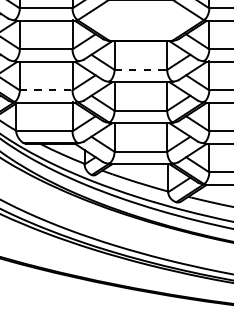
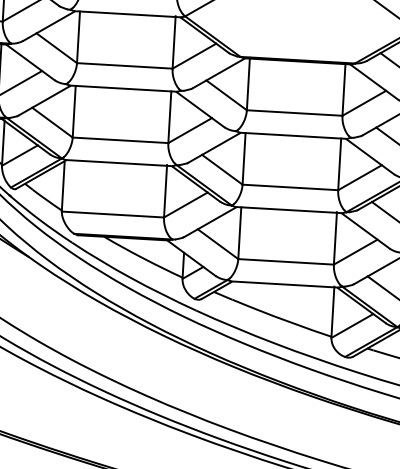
line: (141, 69) -> (295, 112), dashed -> solid
line: (46, 90) -> (121, 140), dashed -> solid

